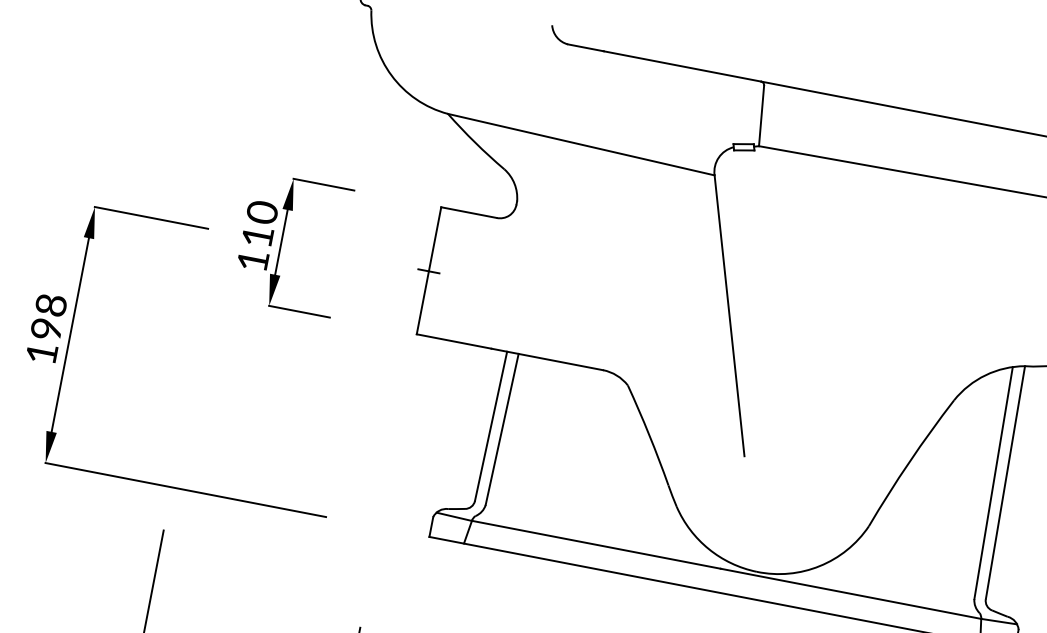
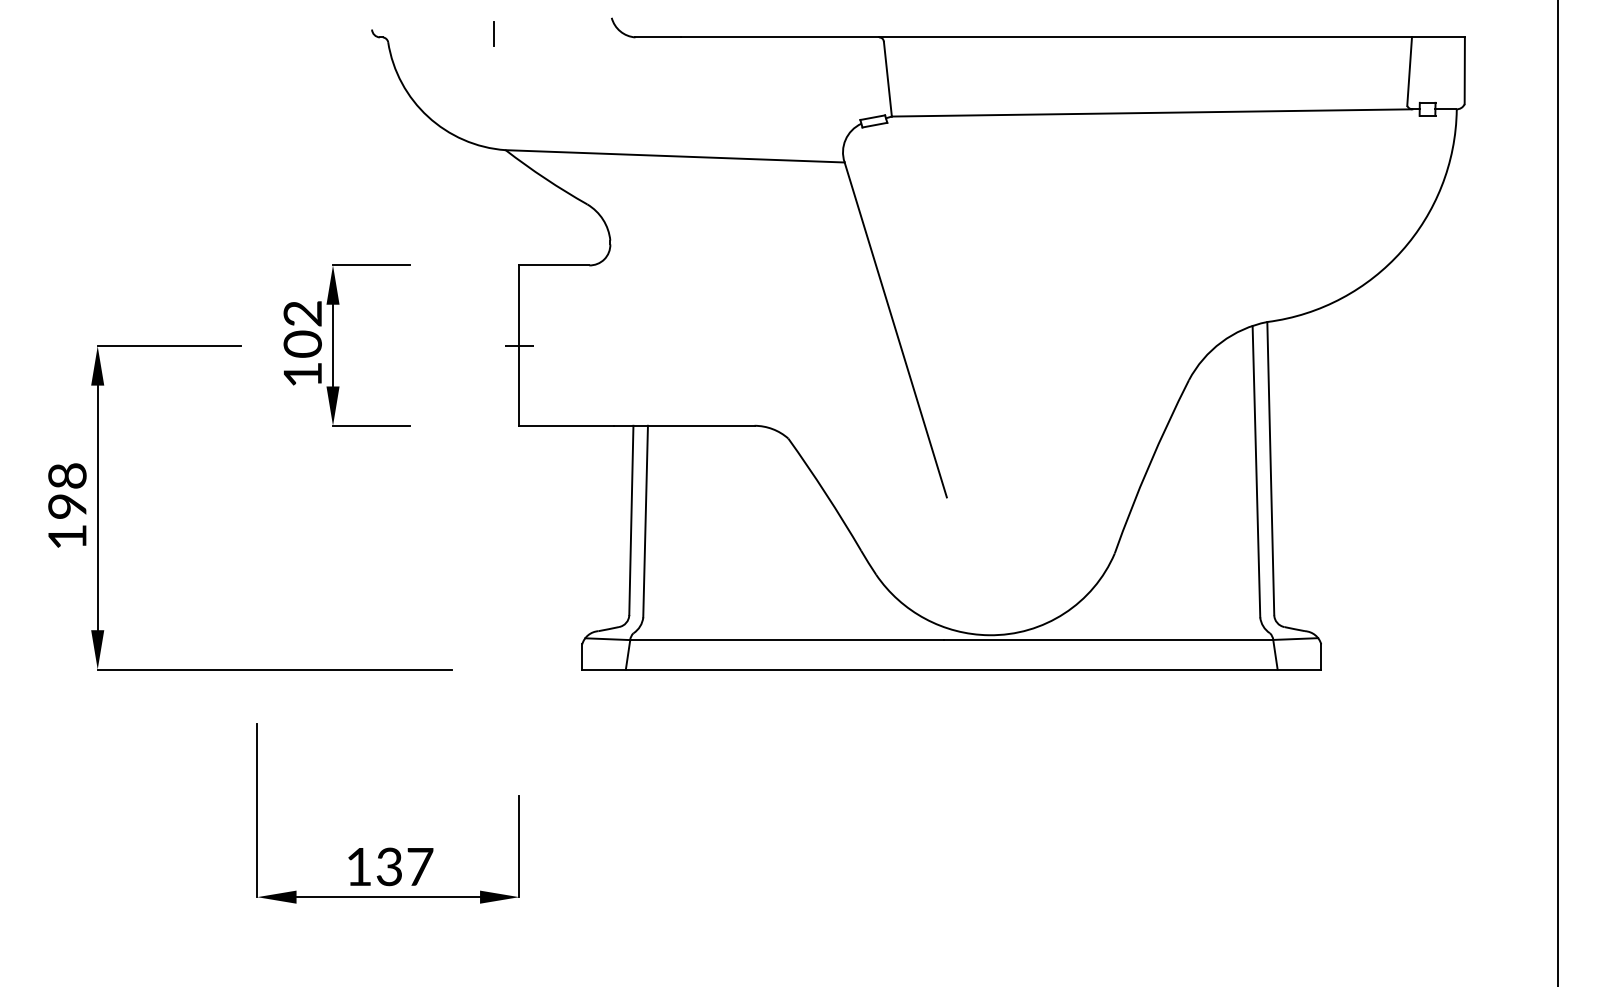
line: (456, 19) -> (493, 33), added
text: (259, 224) -> (302, 328), 110 -> 102

